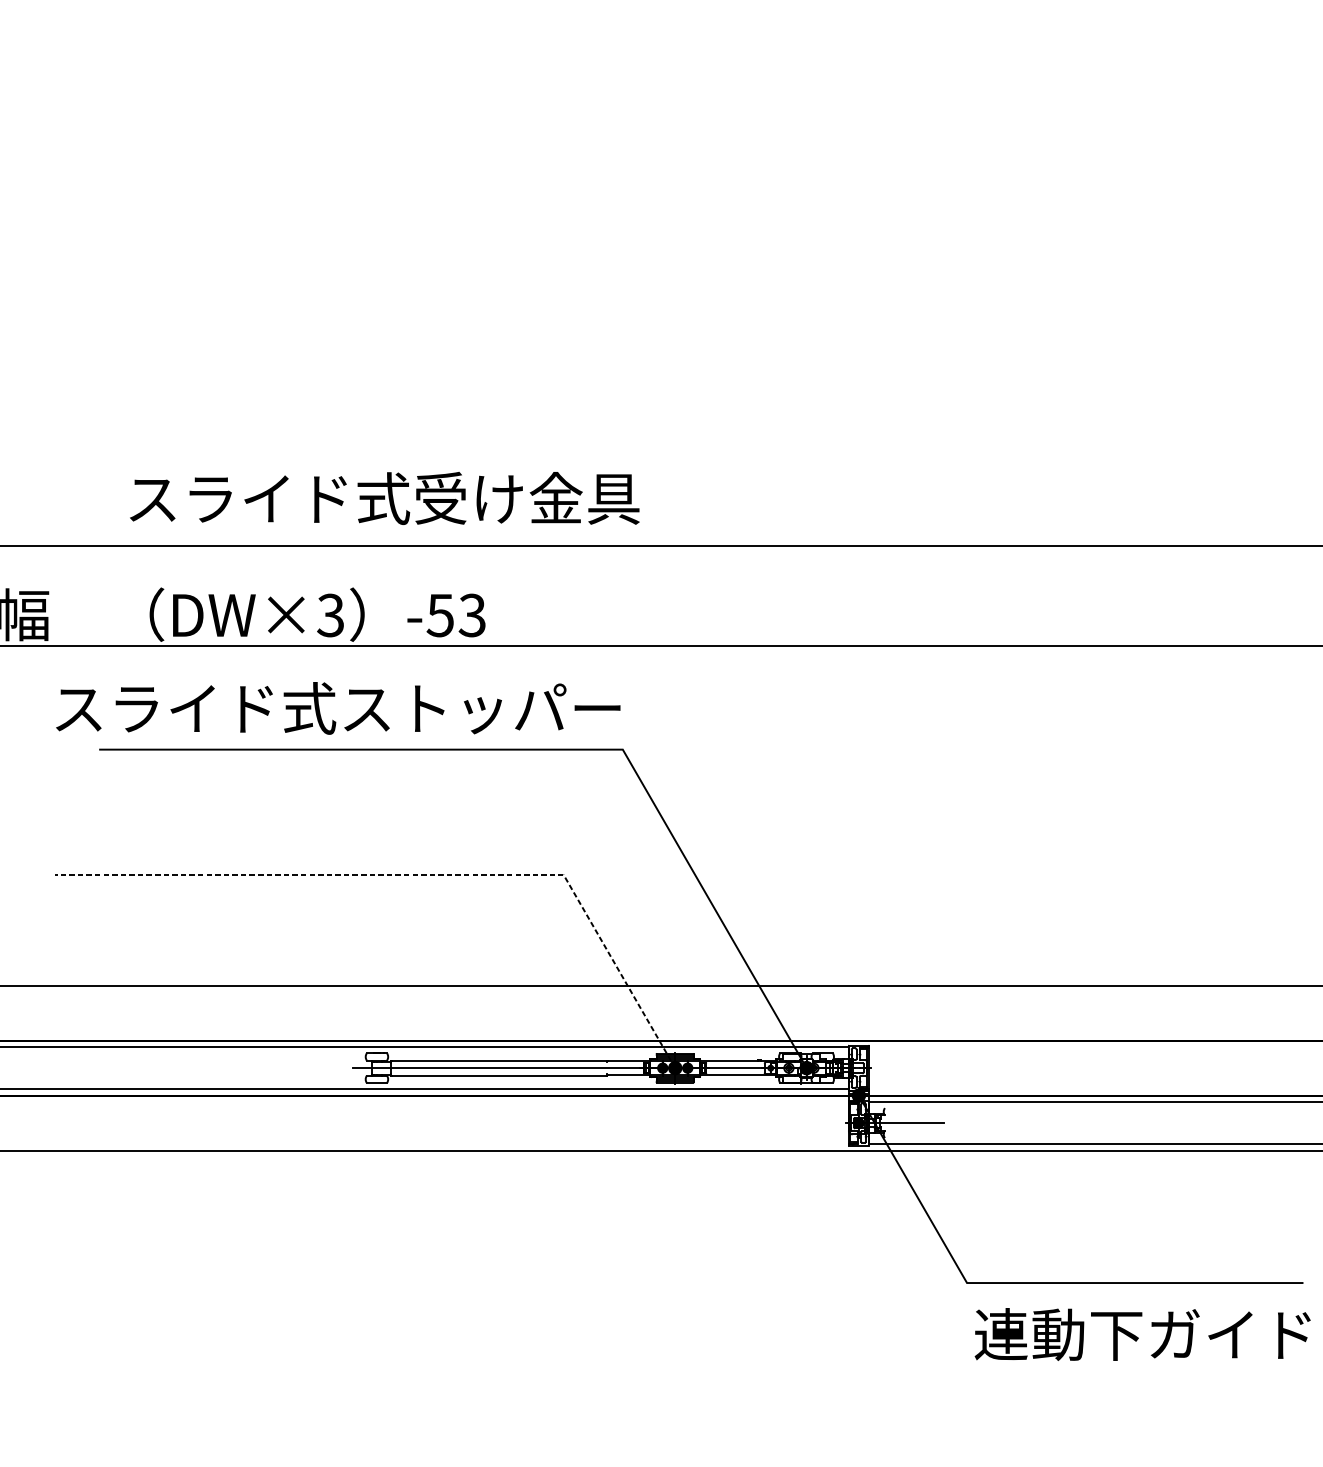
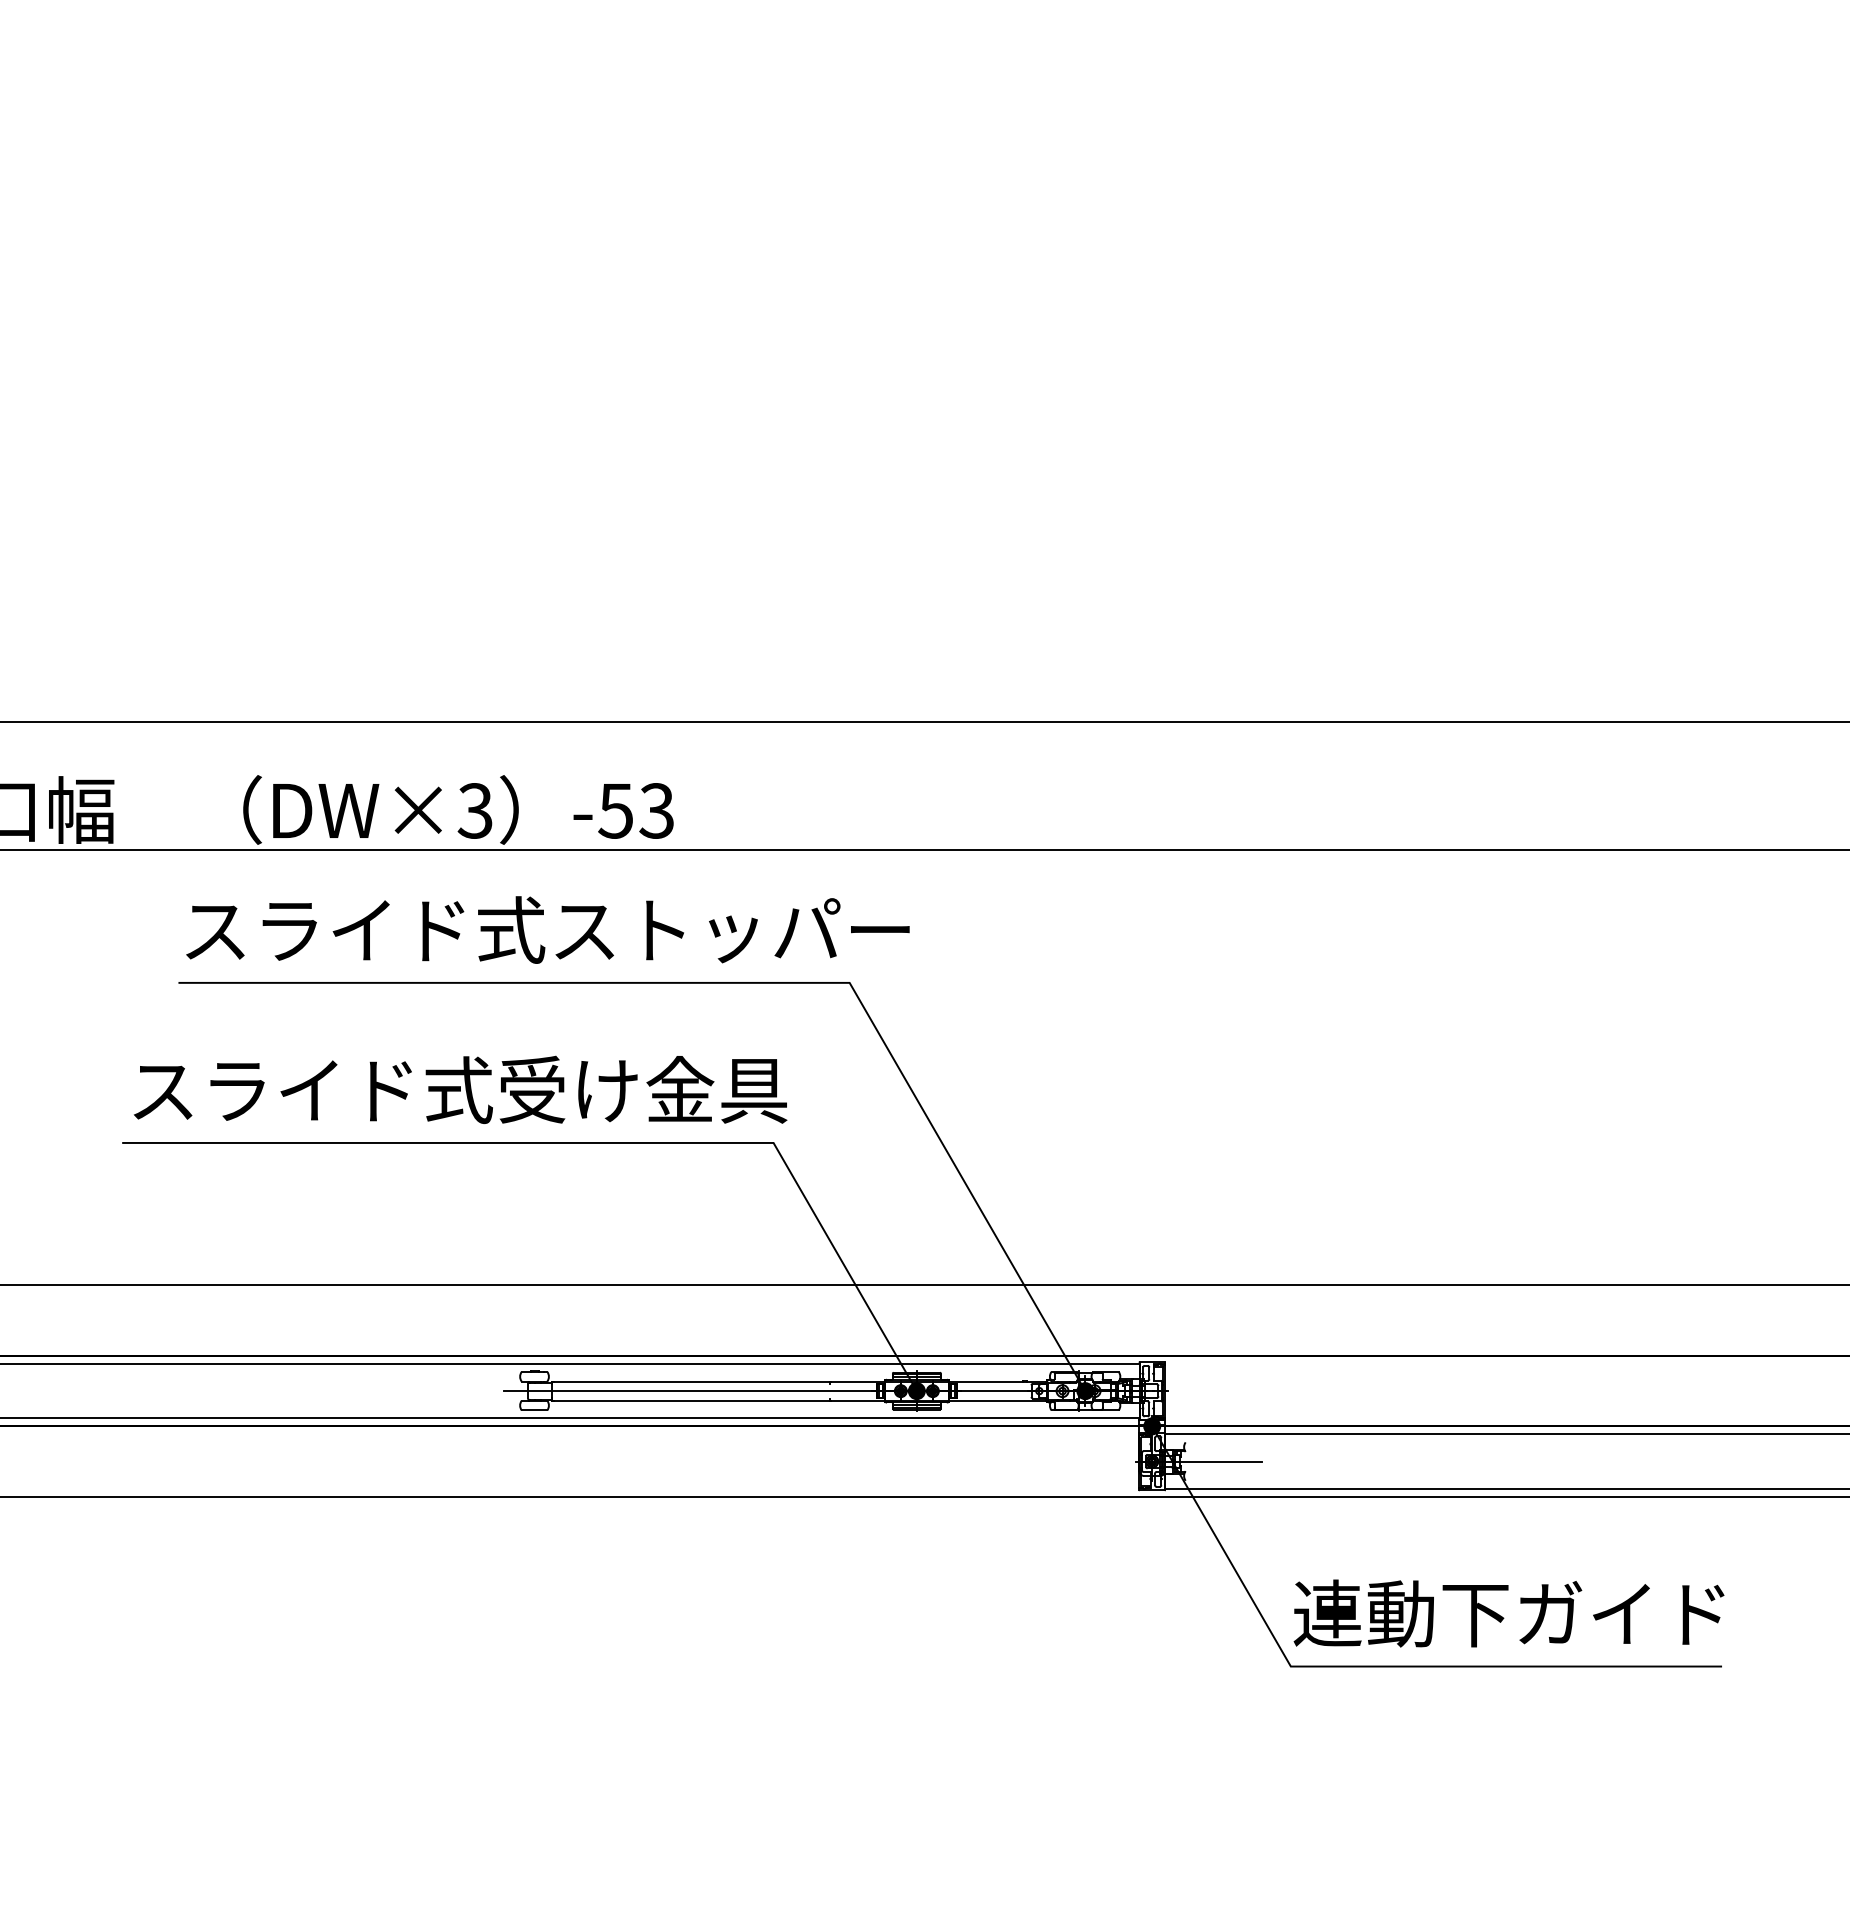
text: (384, 498) -> (460, 1089), moved
text: (337, 707) -> (547, 929), moved
line: (421, 874) -> (591, 1142), dashed -> solid
text: (1142, 1334) -> (1508, 1613), moved

